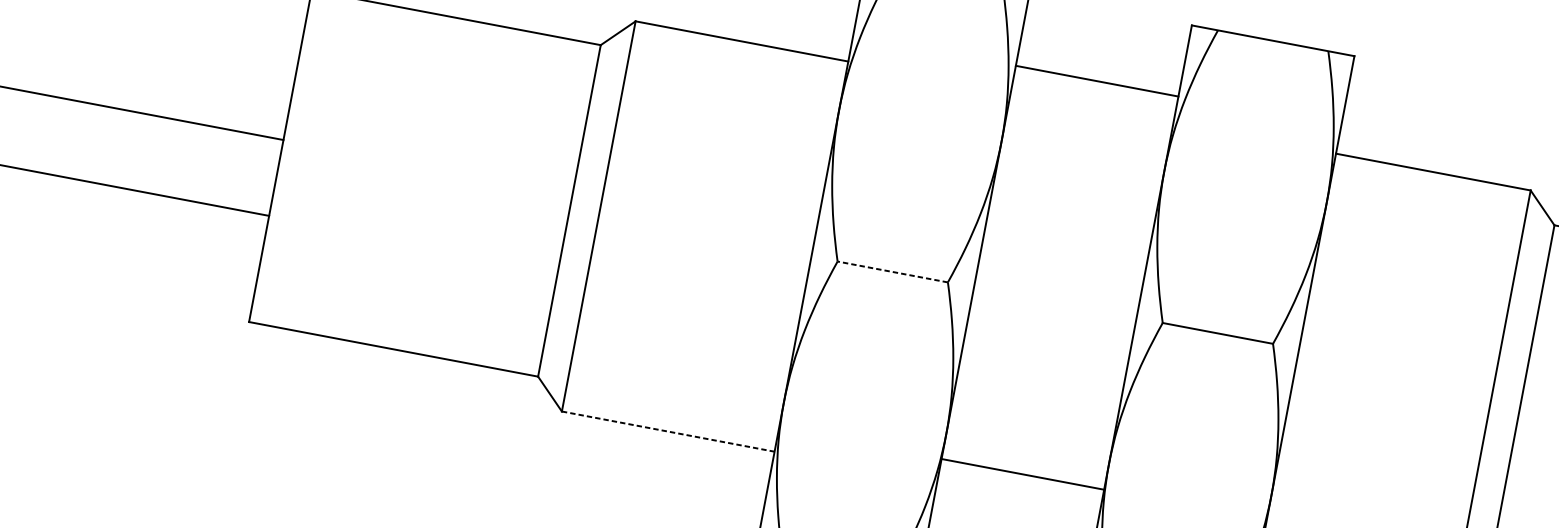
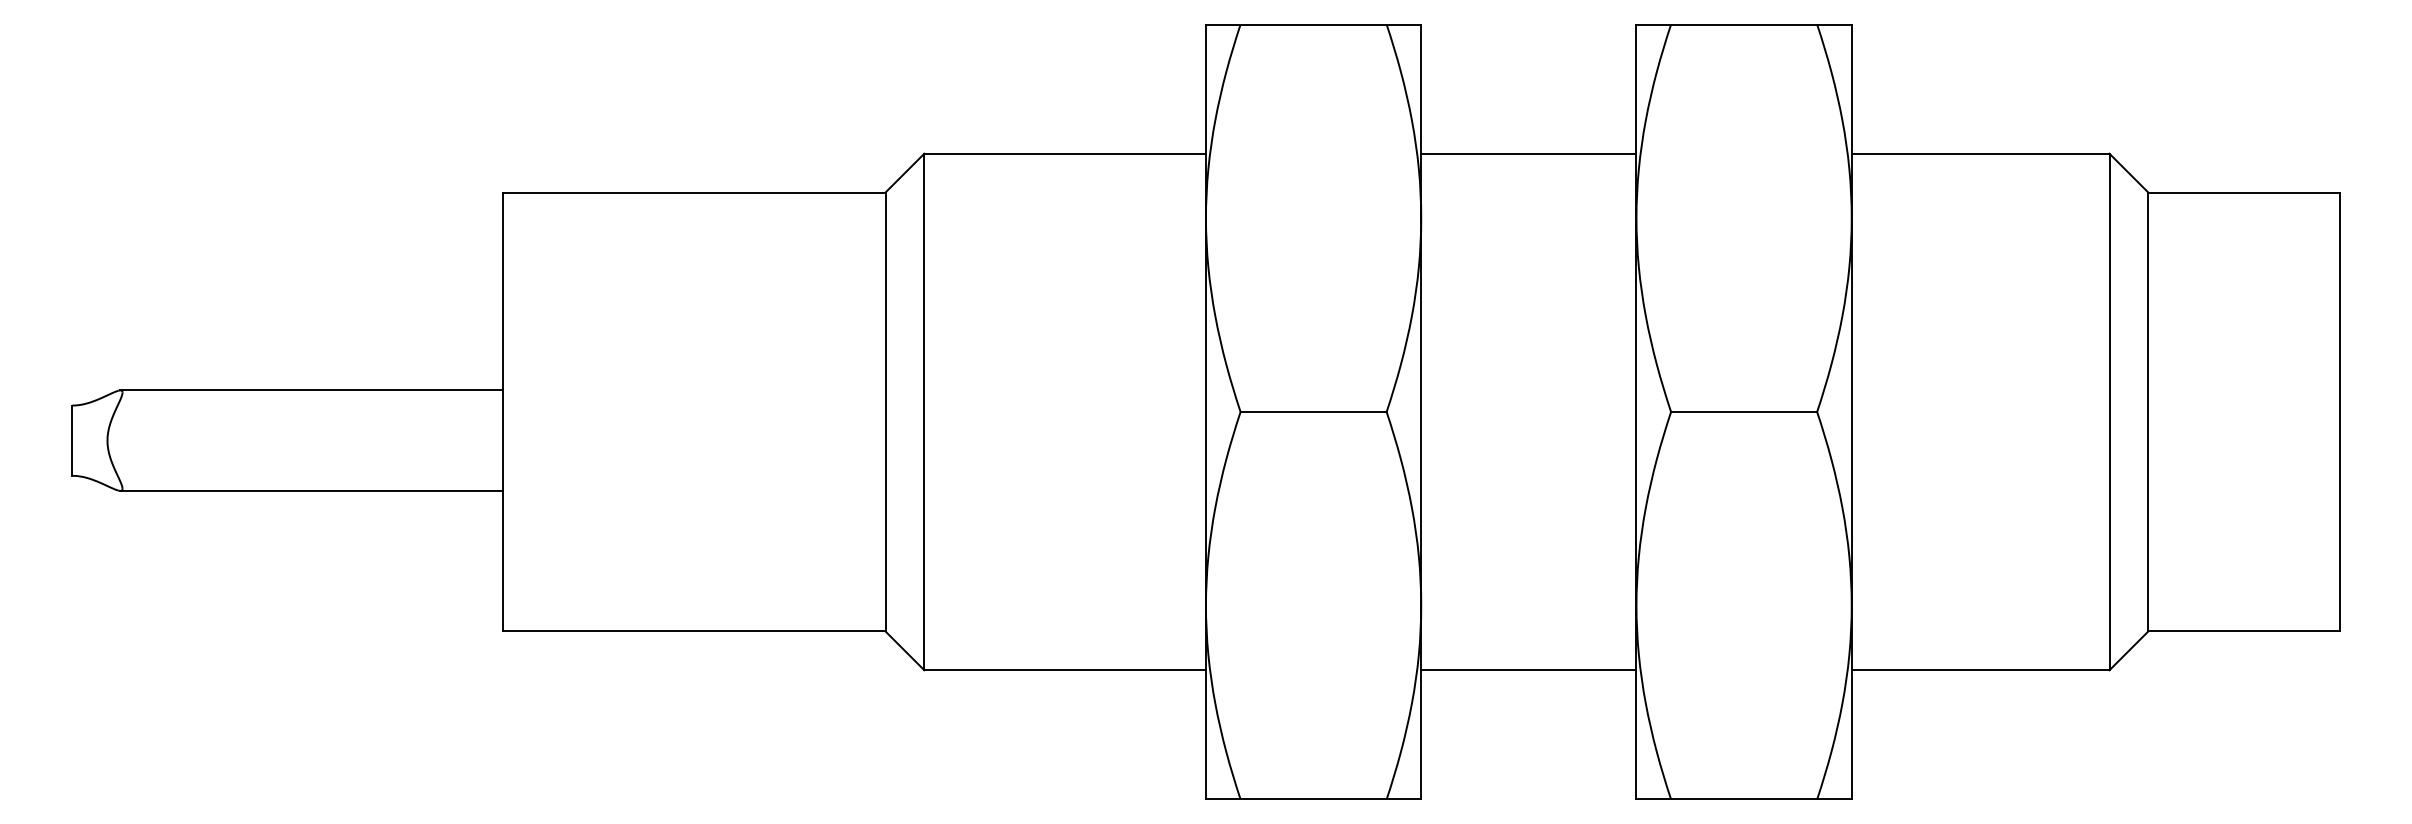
line: (1096, 80) -> (1528, 153), moved
line: (892, 271) -> (1313, 411), dashed -> solid
line: (668, 431) -> (1065, 670), dashed -> solid
line: (1022, 474) -> (1528, 670), moved

